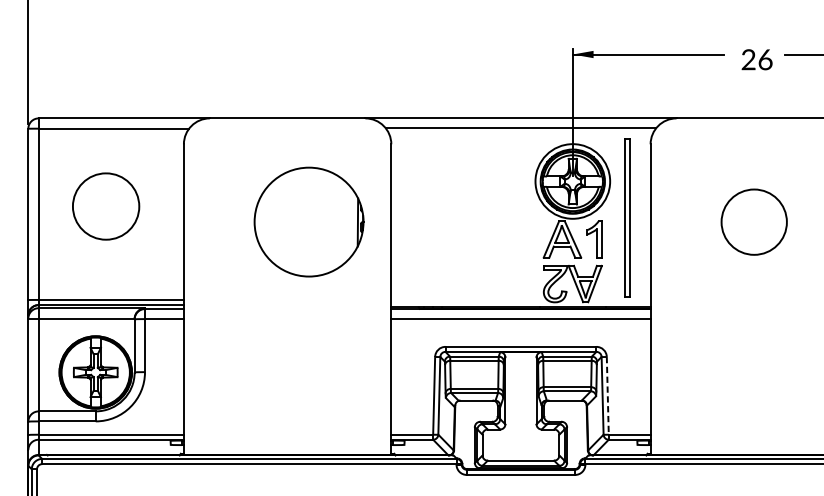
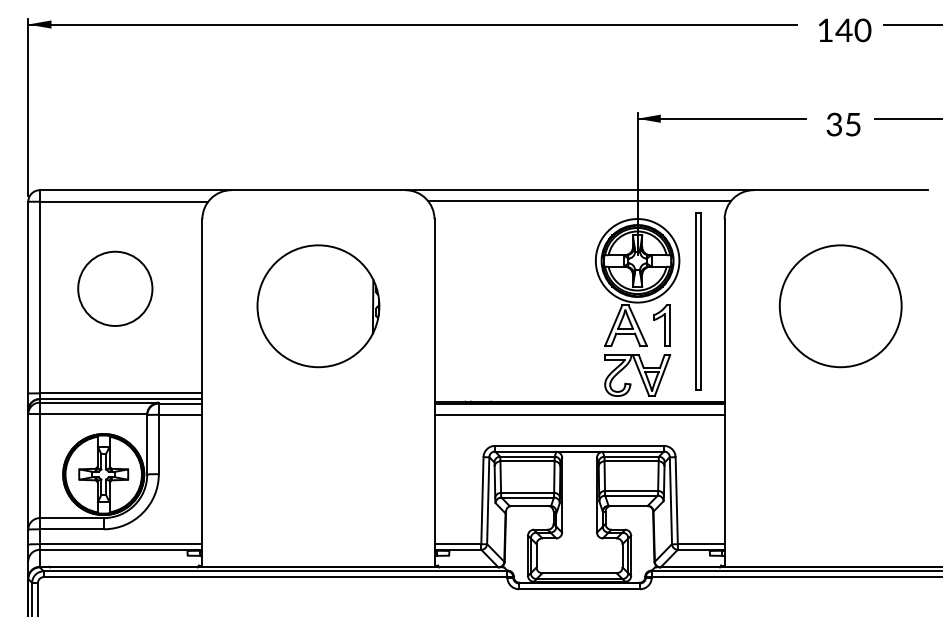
text: (756, 59) -> (843, 124), 26 -> 35
part: (309, 222) -> (318, 306), moved
circle: (754, 222) -> (840, 306), size x1.67
line: (607, 395) -> (676, 500), dashed -> solid

